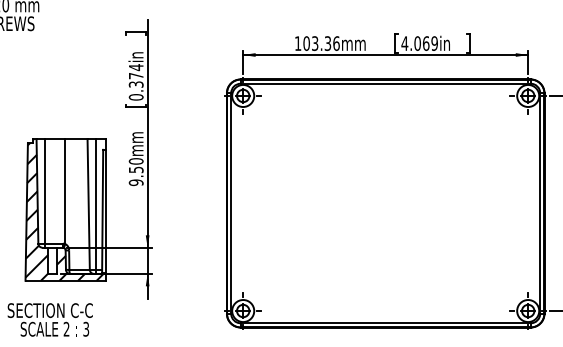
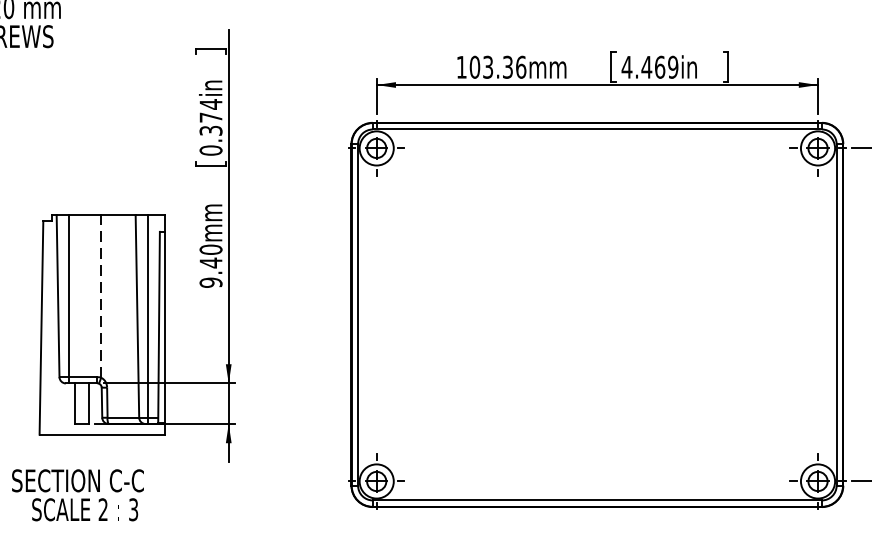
text: (417, 43) -> (646, 67), 4.069in -> 4.469in
text: (136, 169) -> (211, 262), 9.50mm -> 9.40mm
line: (65, 191) -> (101, 296), solid -> dashed
hatch: (64, 209) -> (99, 324), removed

